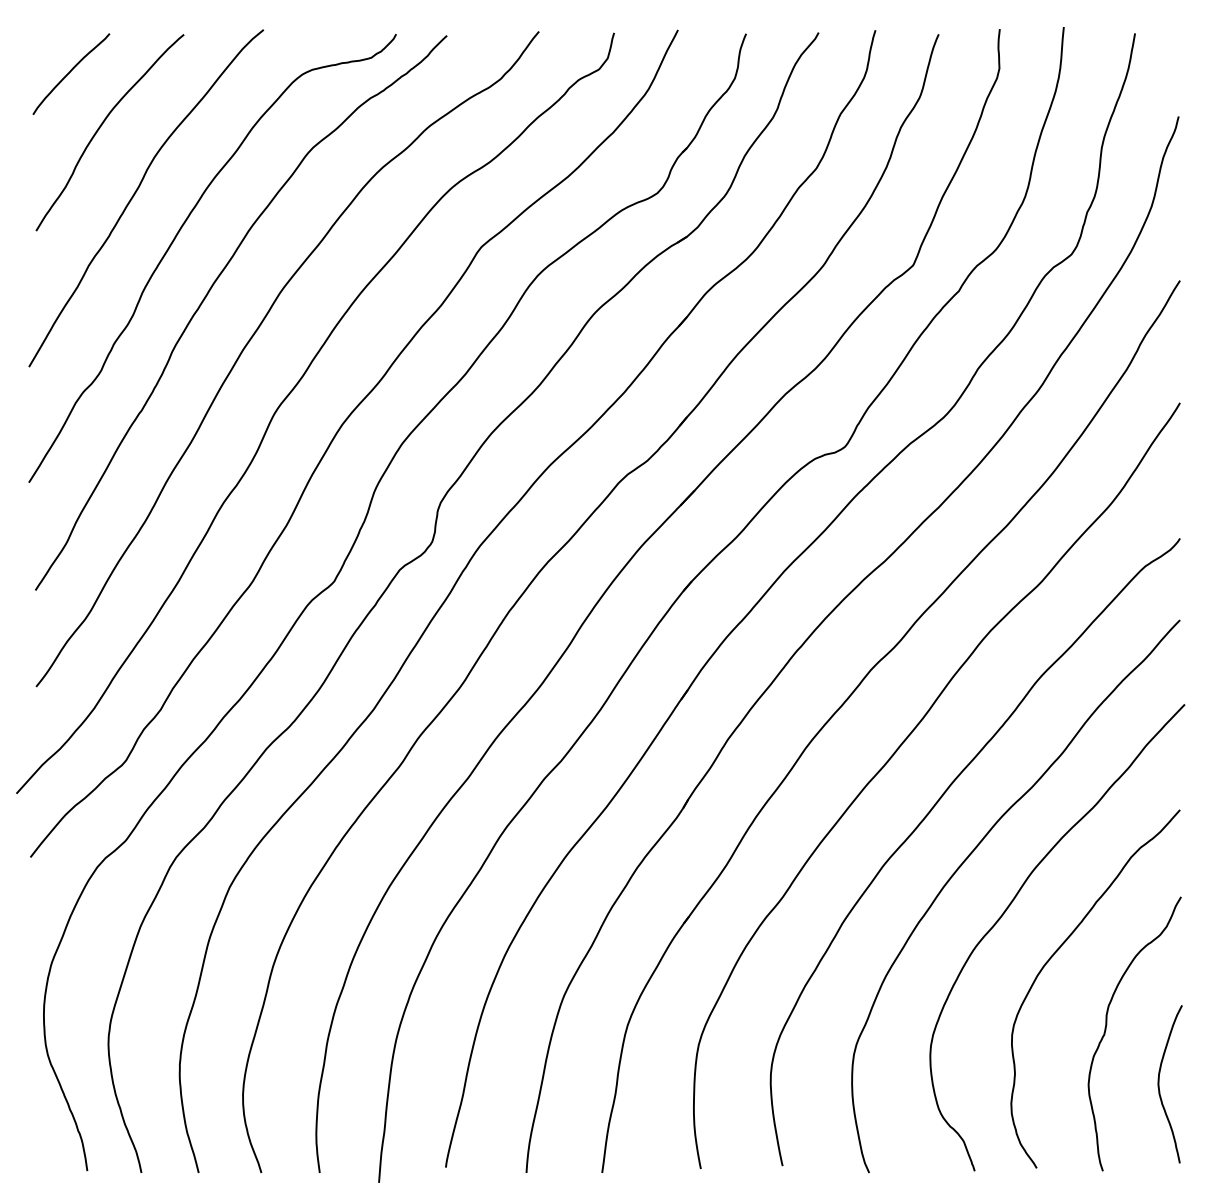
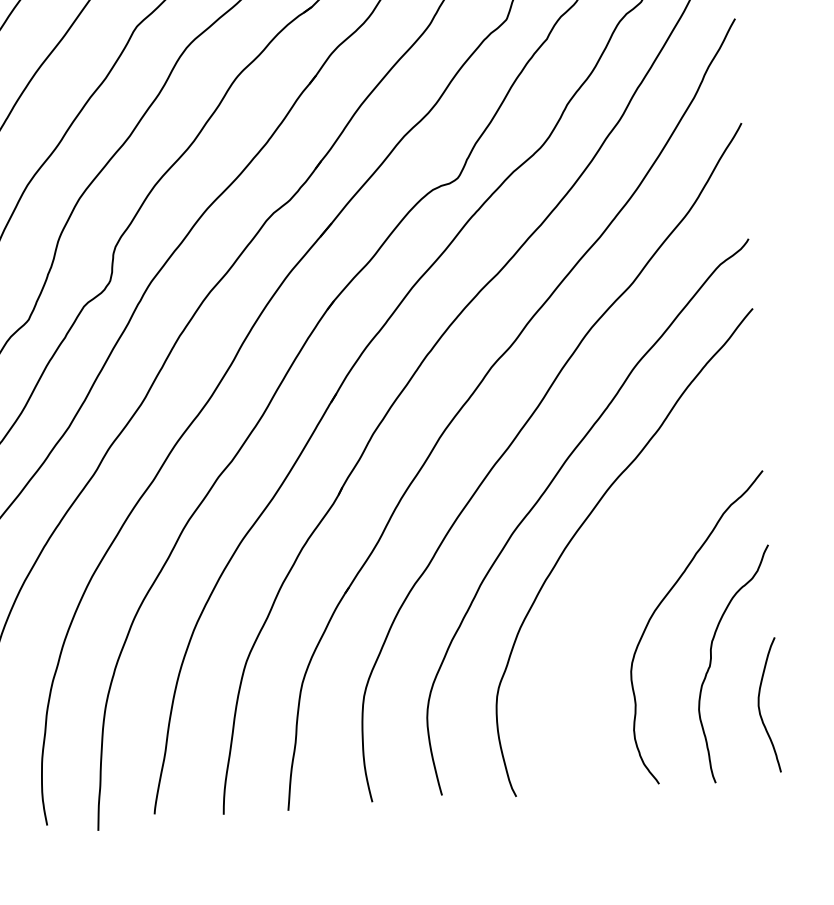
curve: (1009, 907) -> (622, 562), removed

